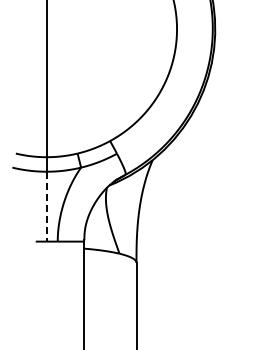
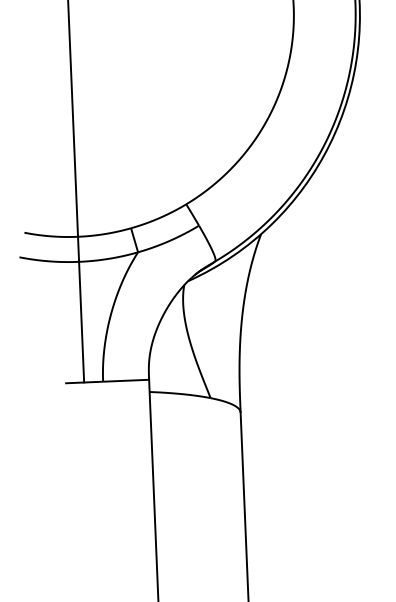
line: (46, 206) -> (81, 321), dashed -> solid

